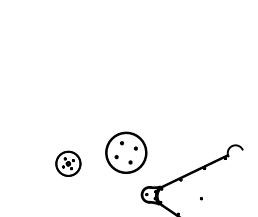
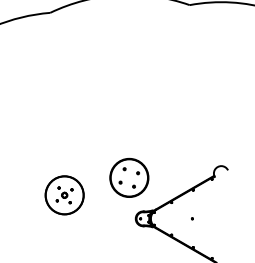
part: (126, 152) -> (129, 177), moved
part: (68, 163) -> (64, 195), size x1.67

